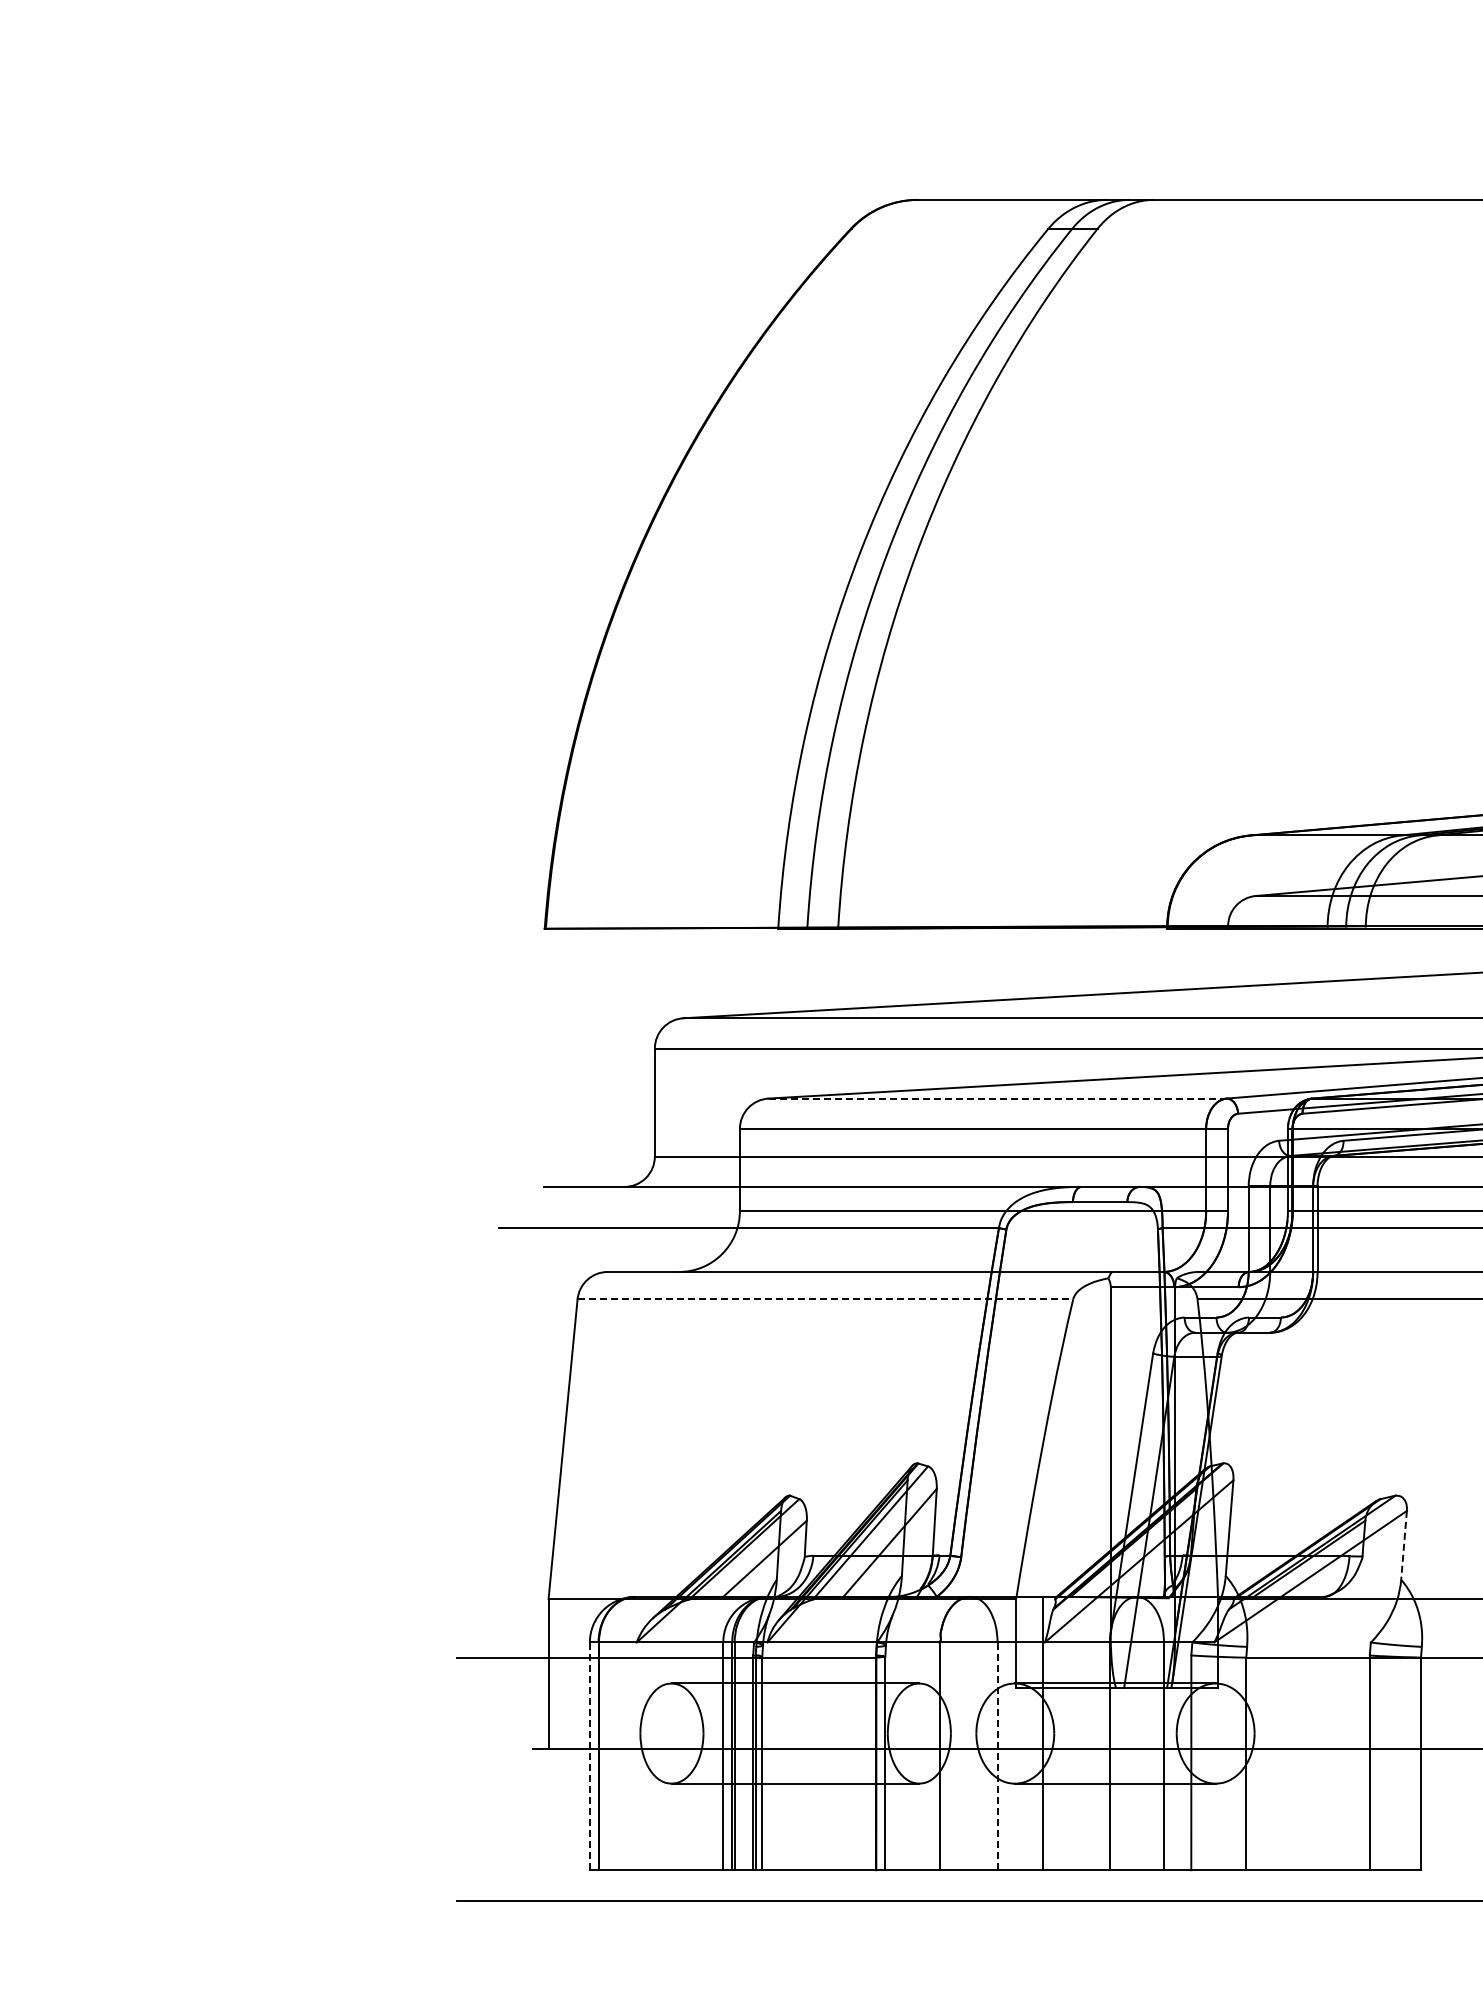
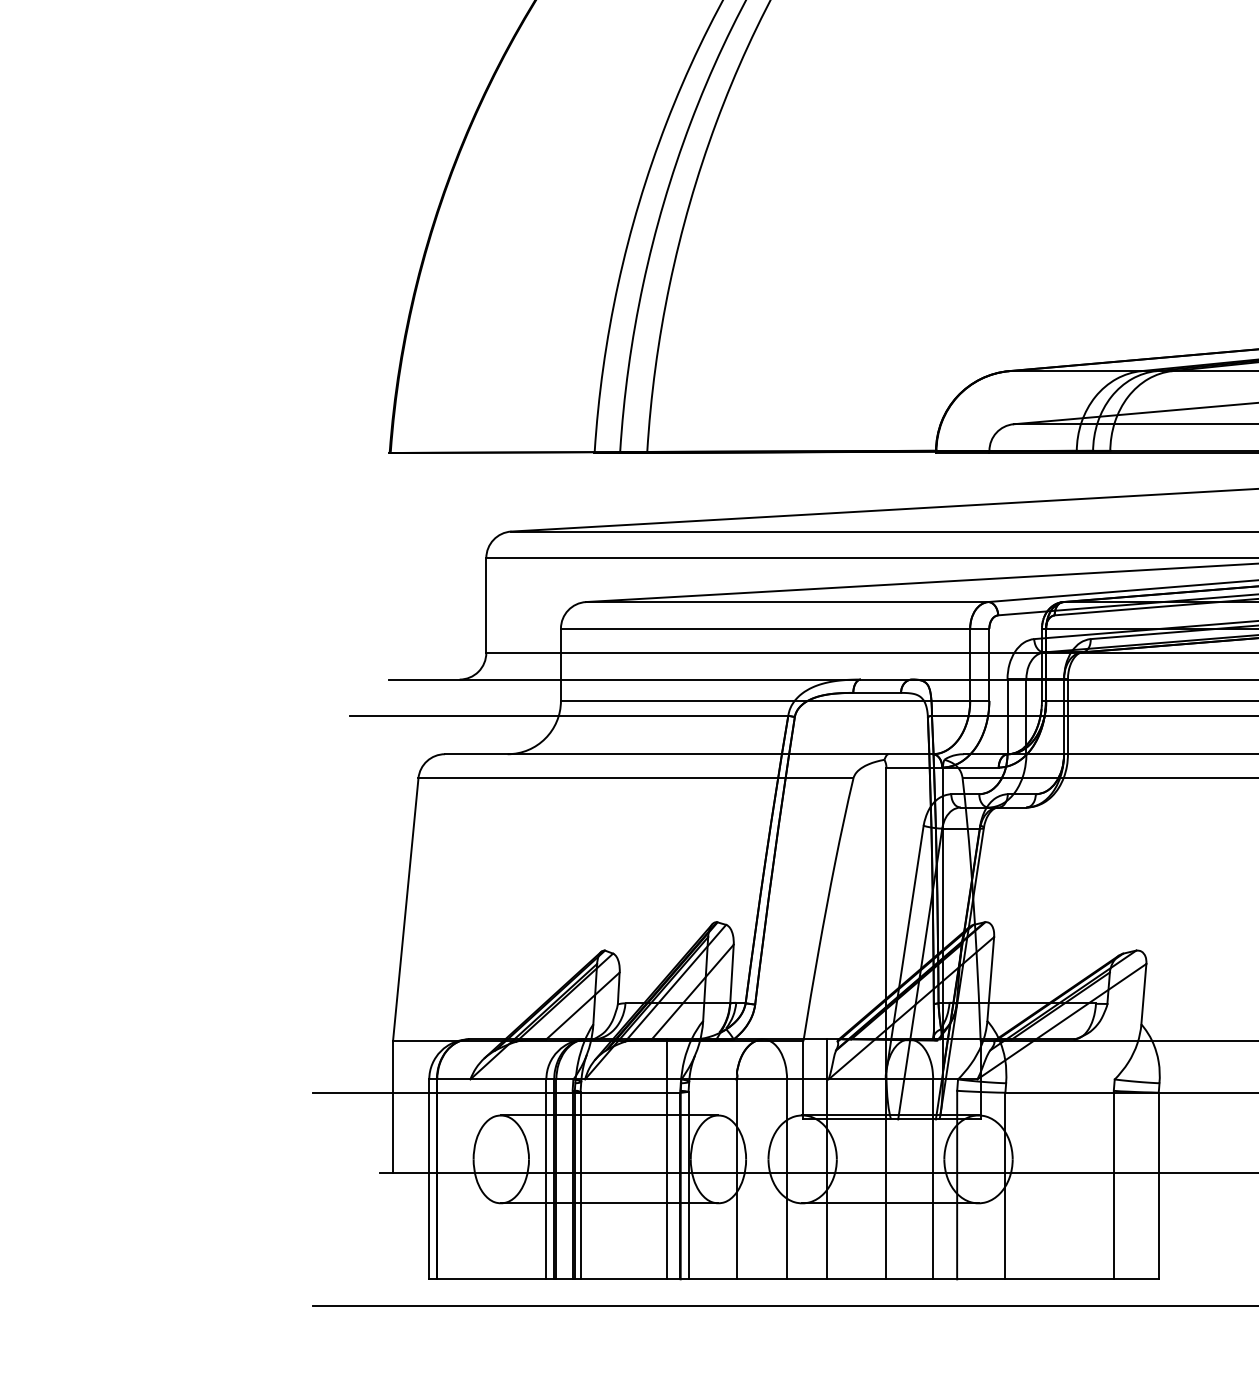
line: (998, 1098) -> (787, 601), dashed -> solid
line: (825, 1299) -> (636, 778), dashed -> solid
line: (1404, 1545) -> (1144, 994), dashed -> solid
line: (861, 1733) -> (667, 1159), added
line: (589, 1756) -> (428, 1179), dashed -> solid
line: (997, 1756) -> (787, 1179), dashed -> solid

